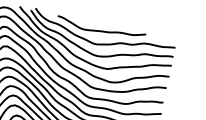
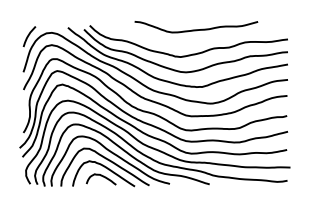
curve: (100, 30) -> (196, 29), moved

